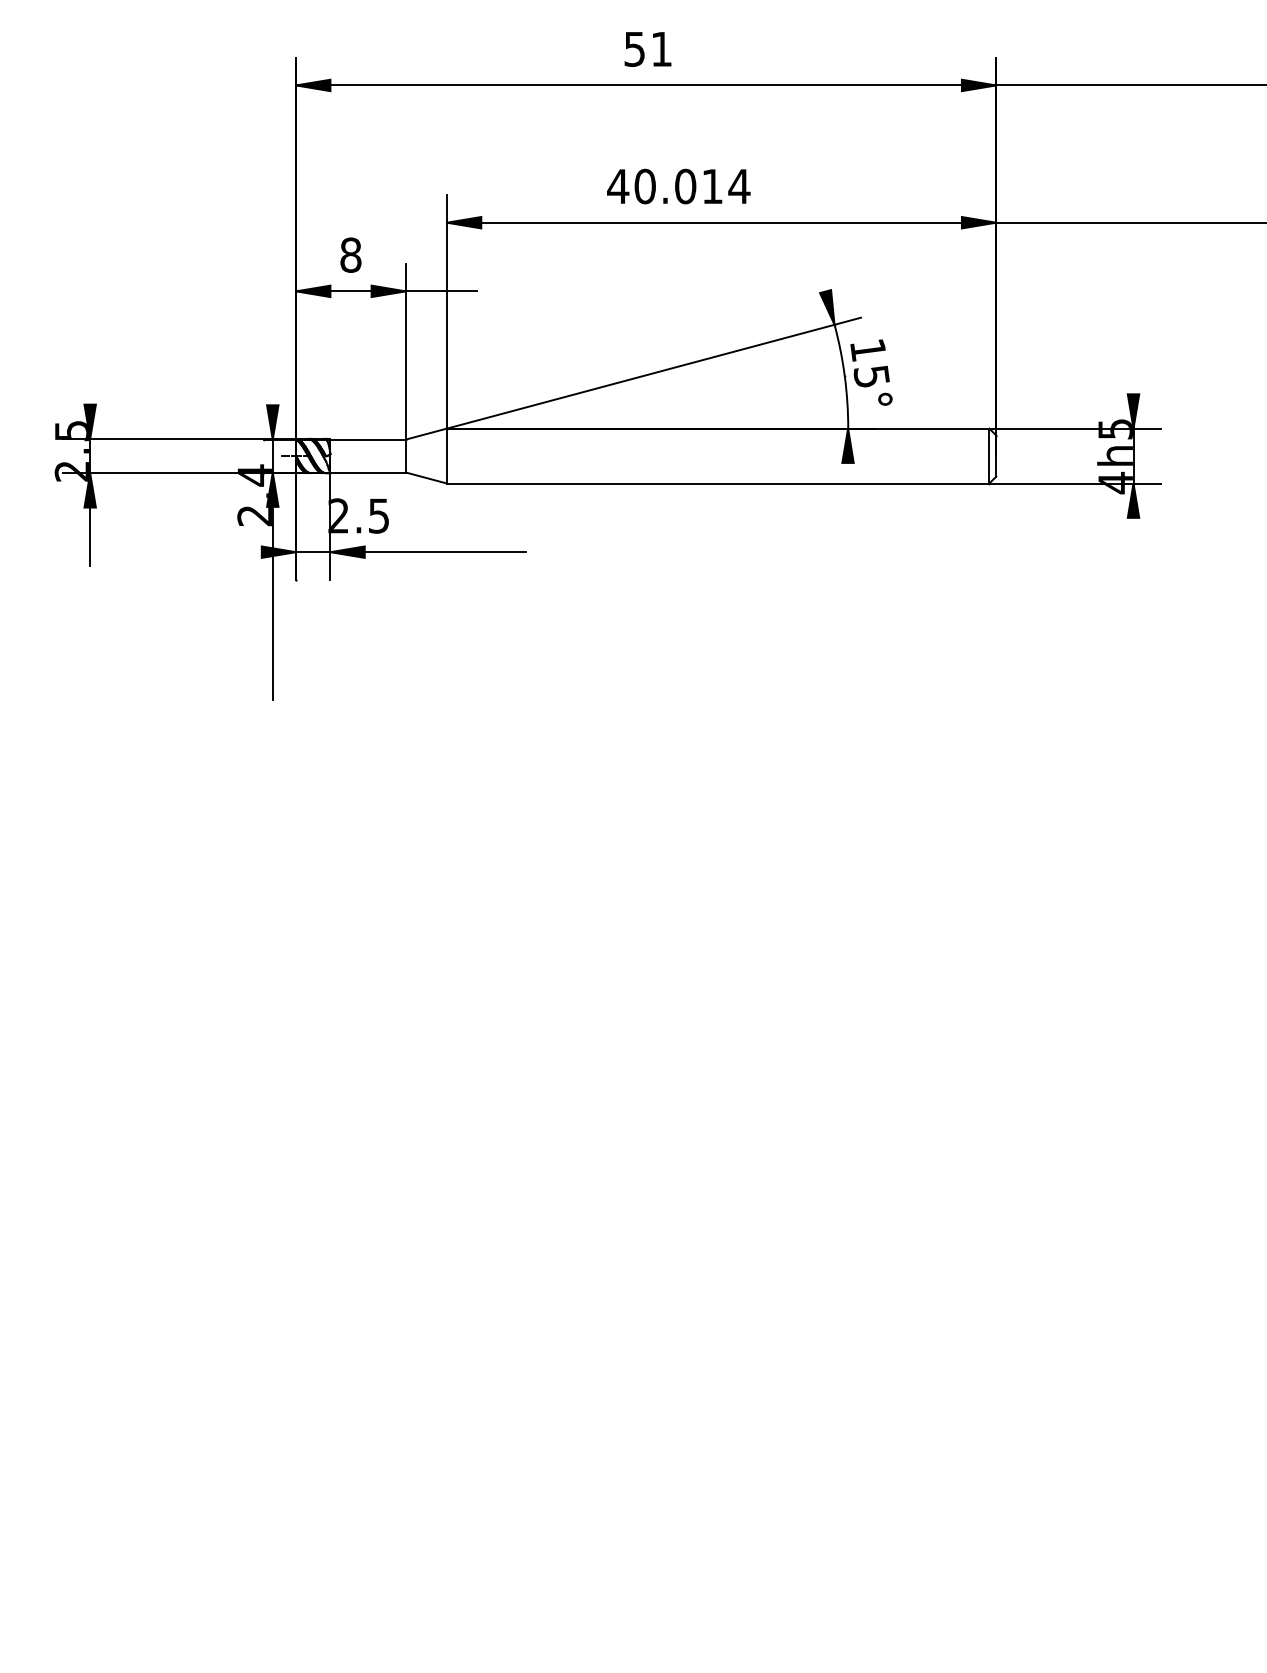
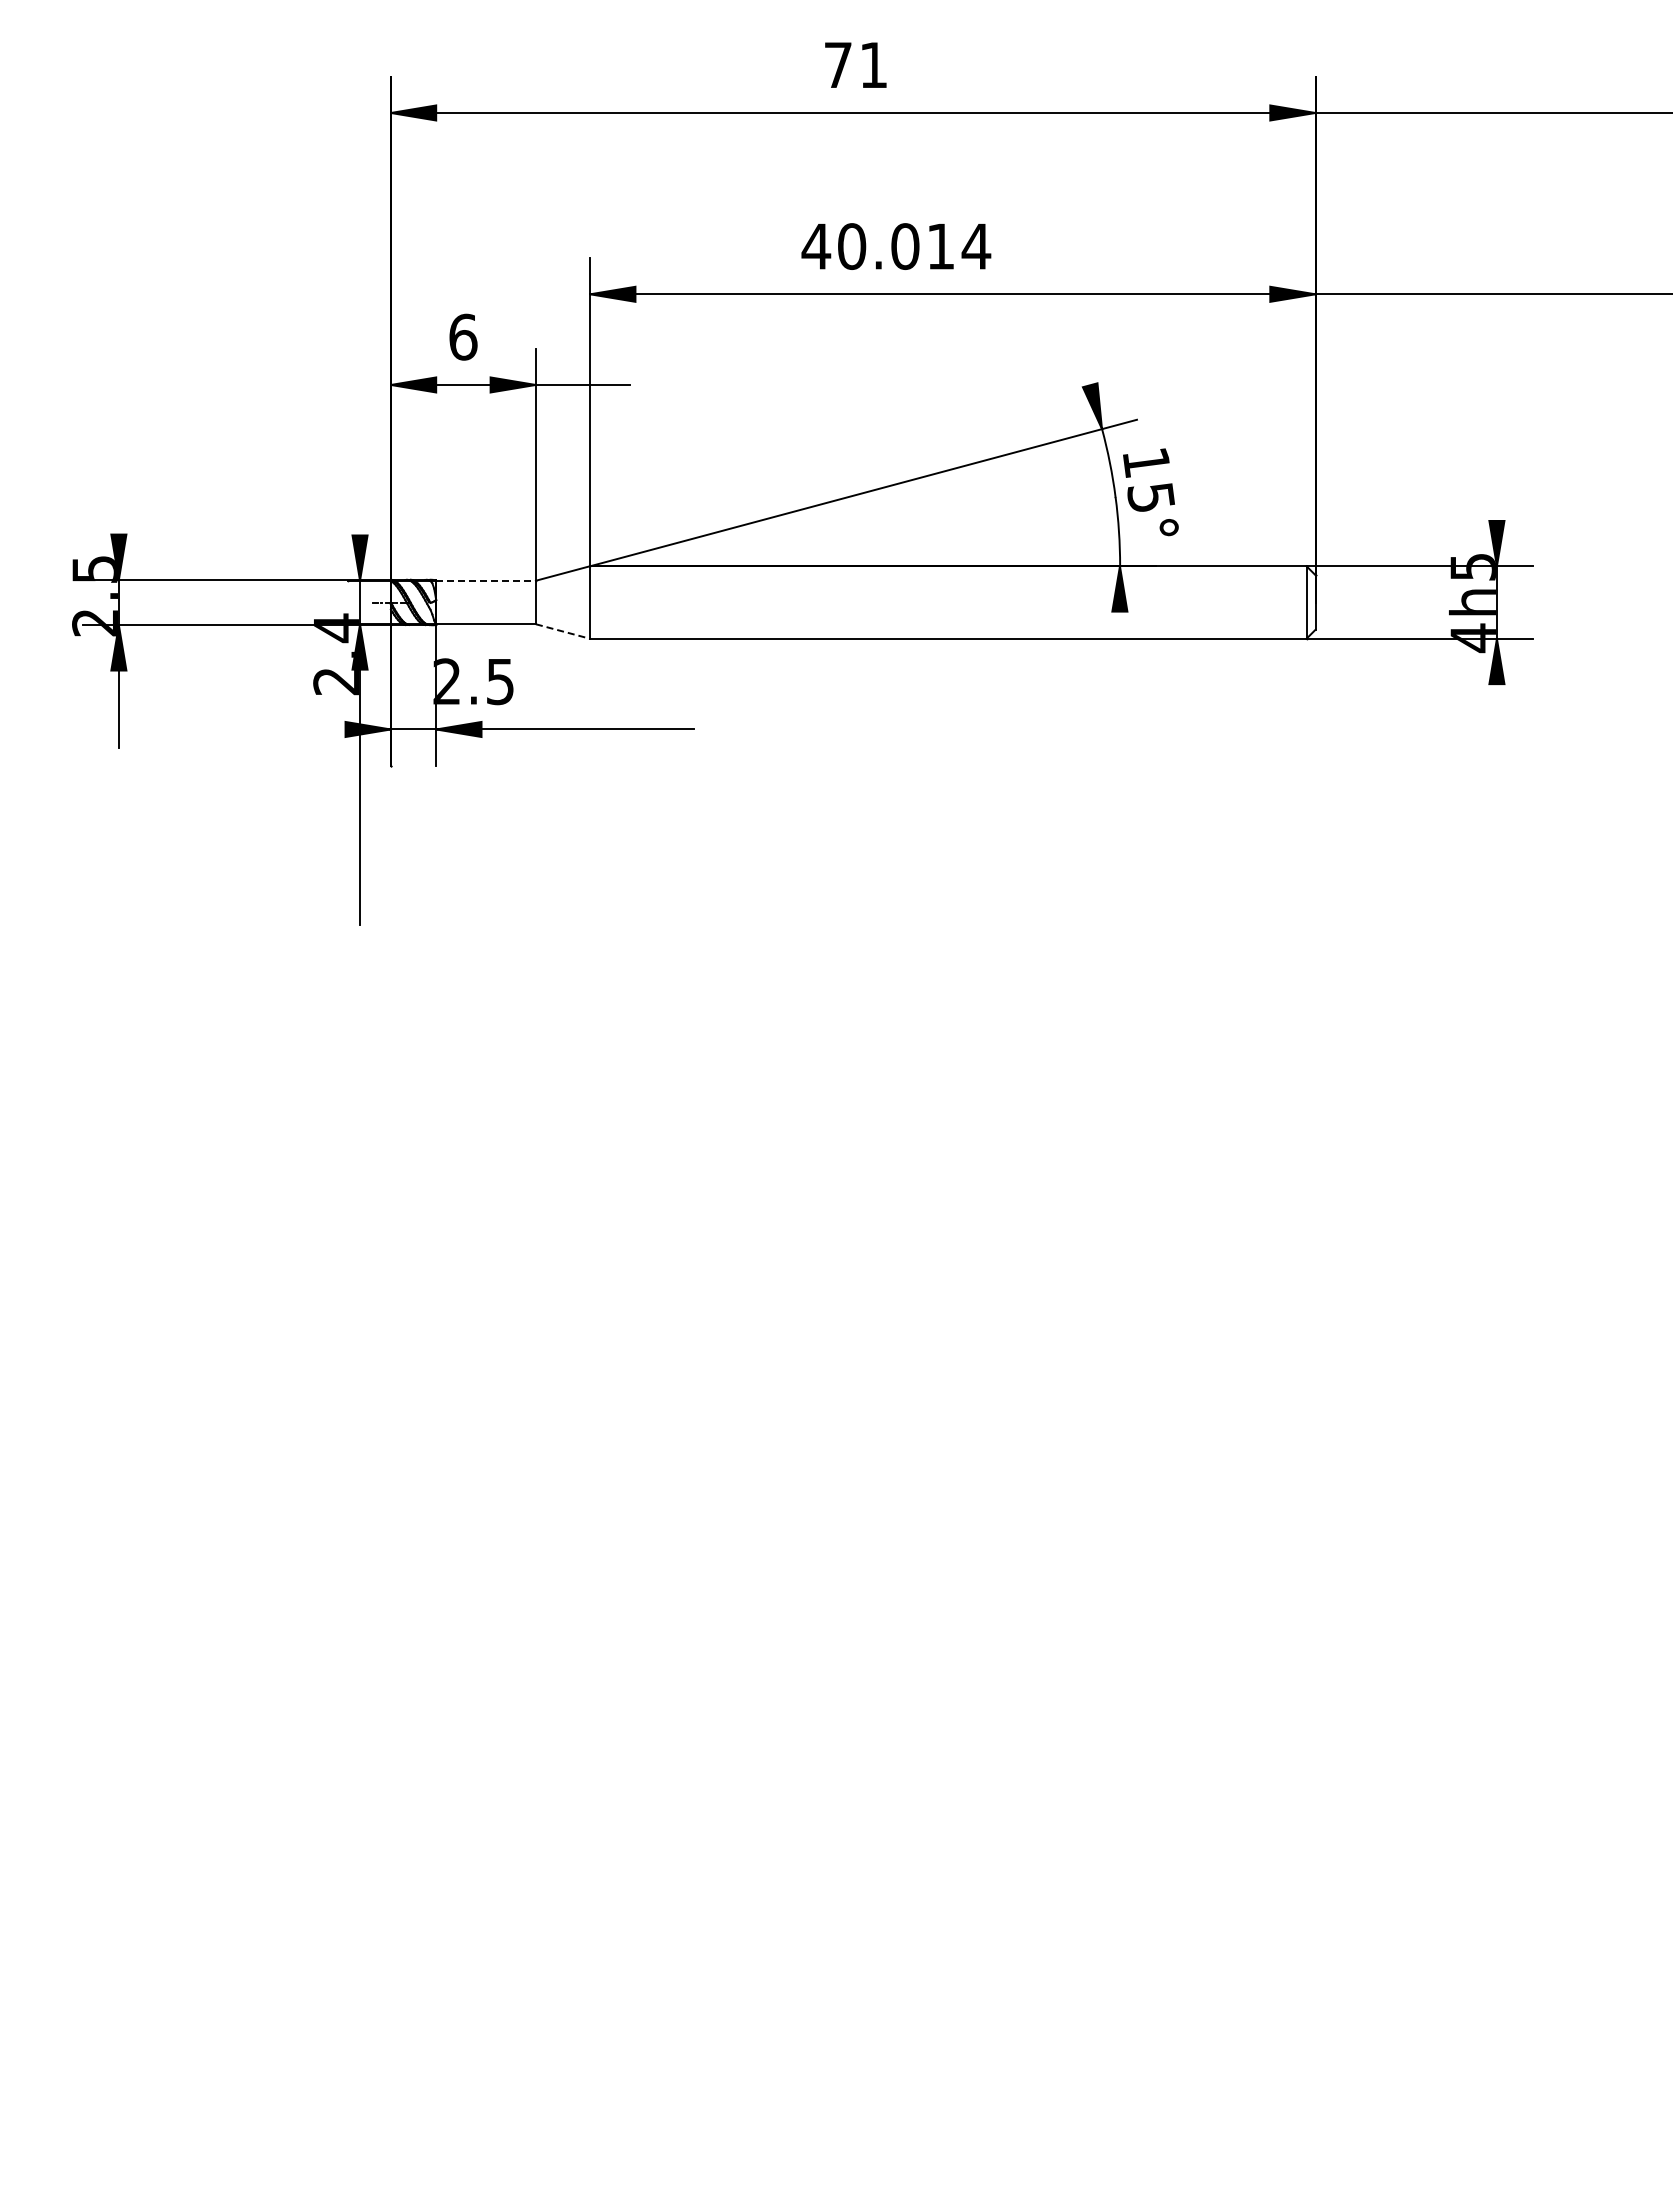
text: (634, 49) -> (837, 65), 51 -> 71
text: (351, 254) -> (463, 336), 8 -> 6
line: (368, 439) -> (486, 580), solid -> dashed
line: (426, 478) -> (563, 631), solid -> dashed

